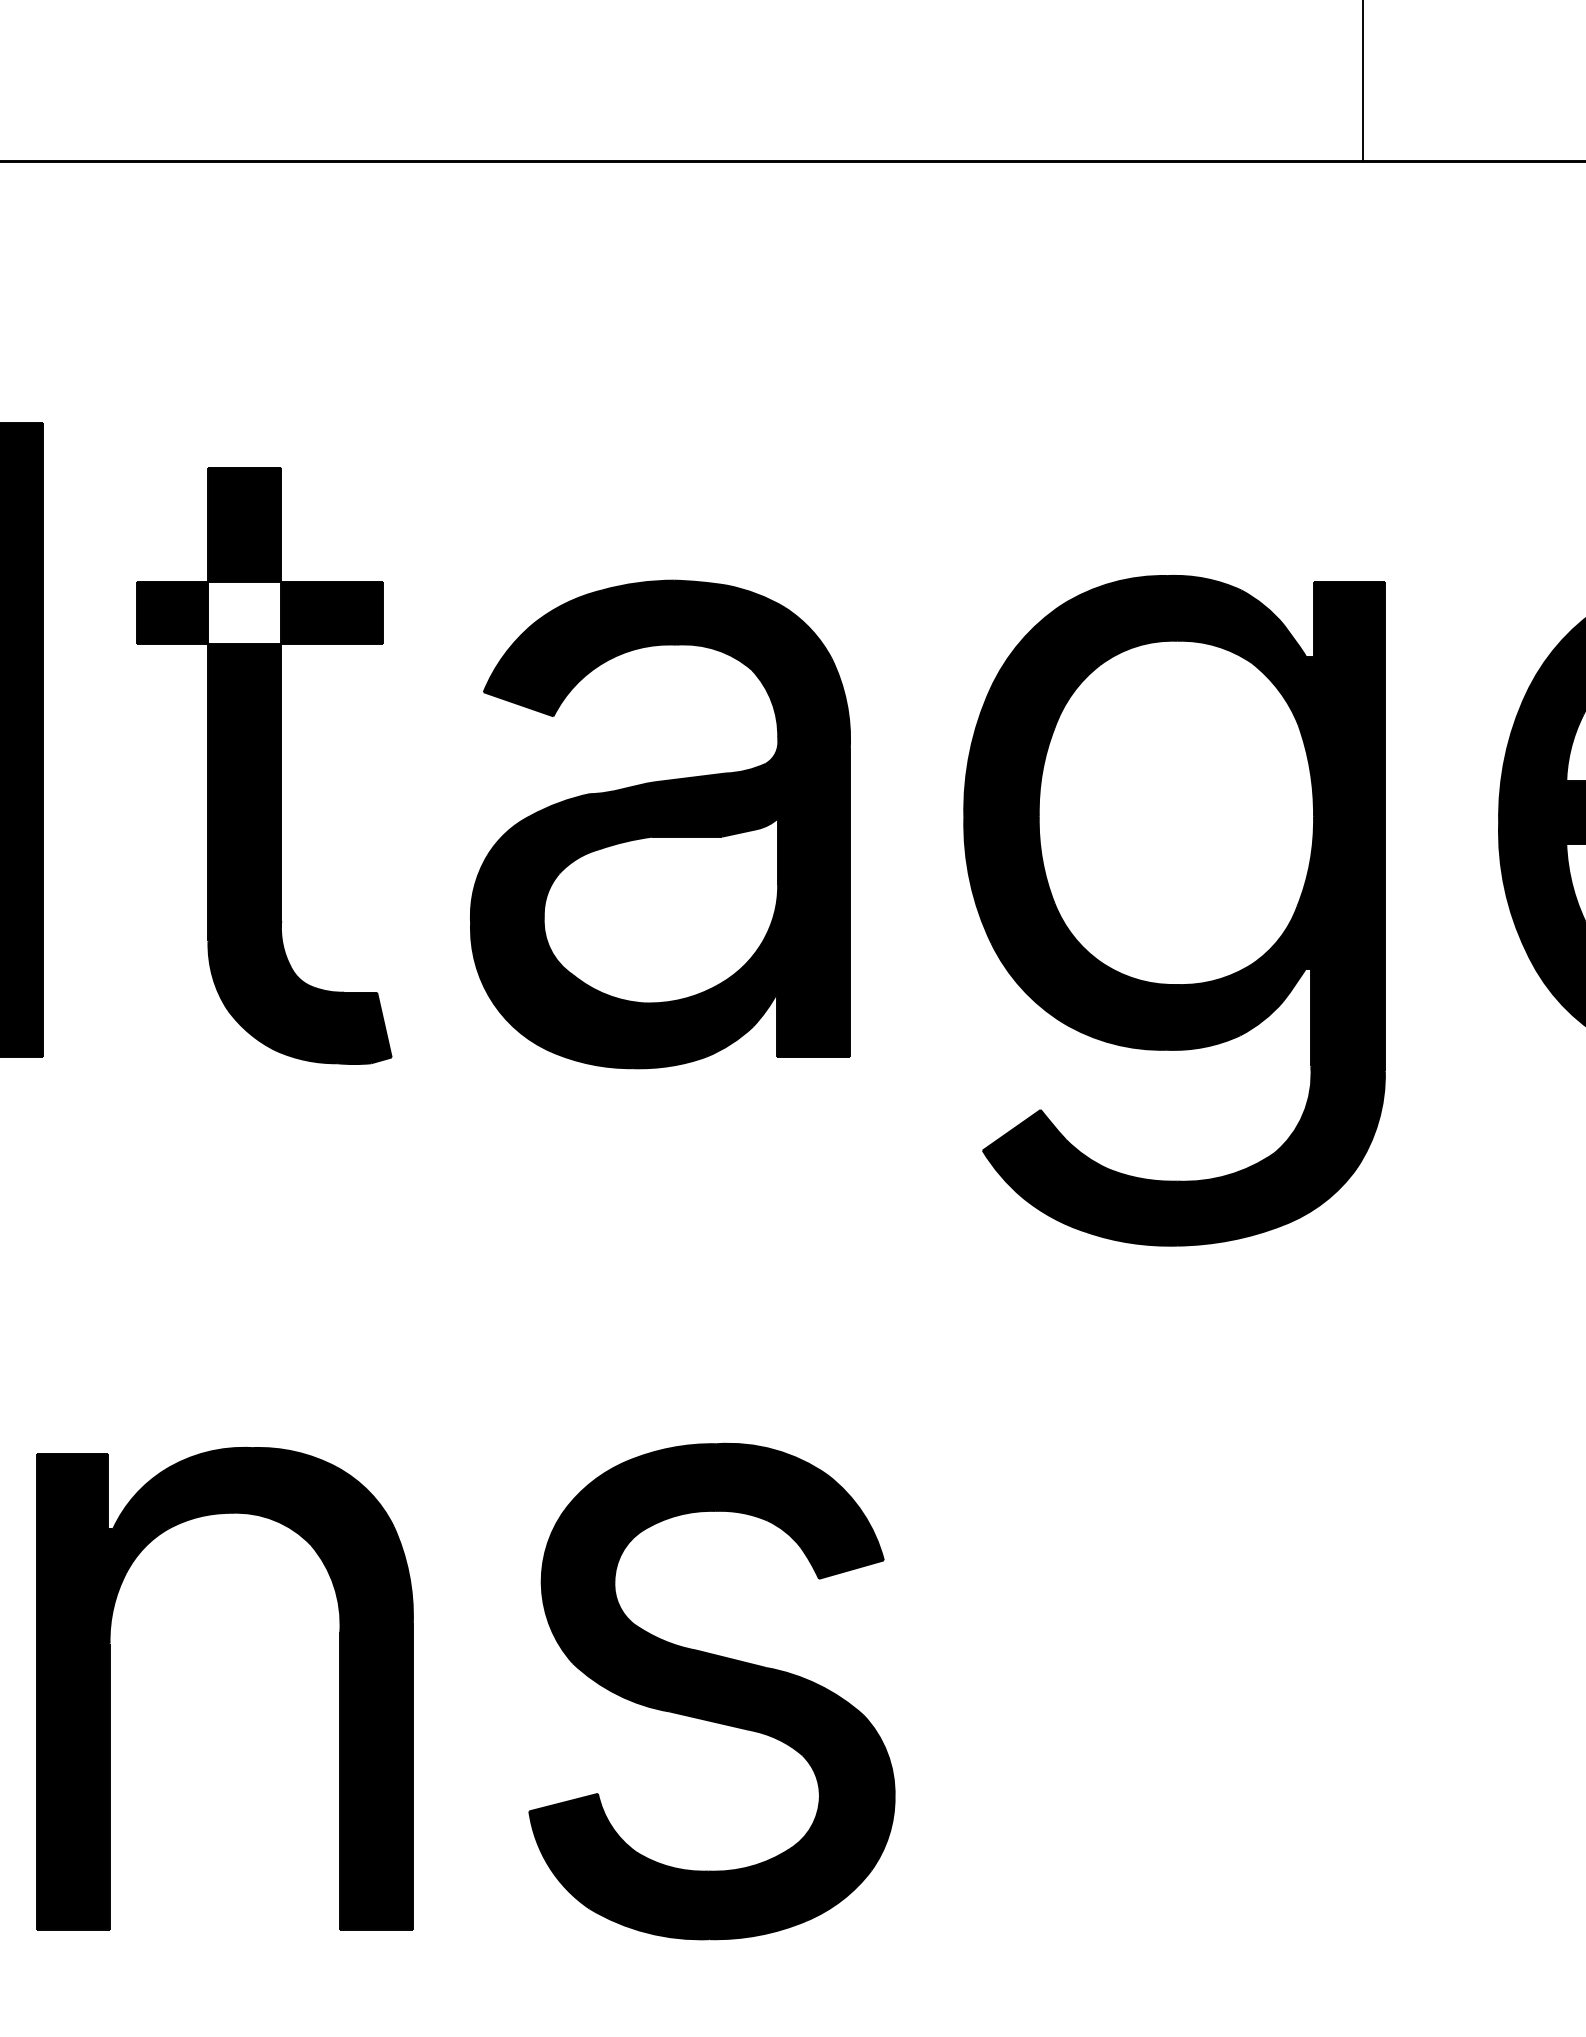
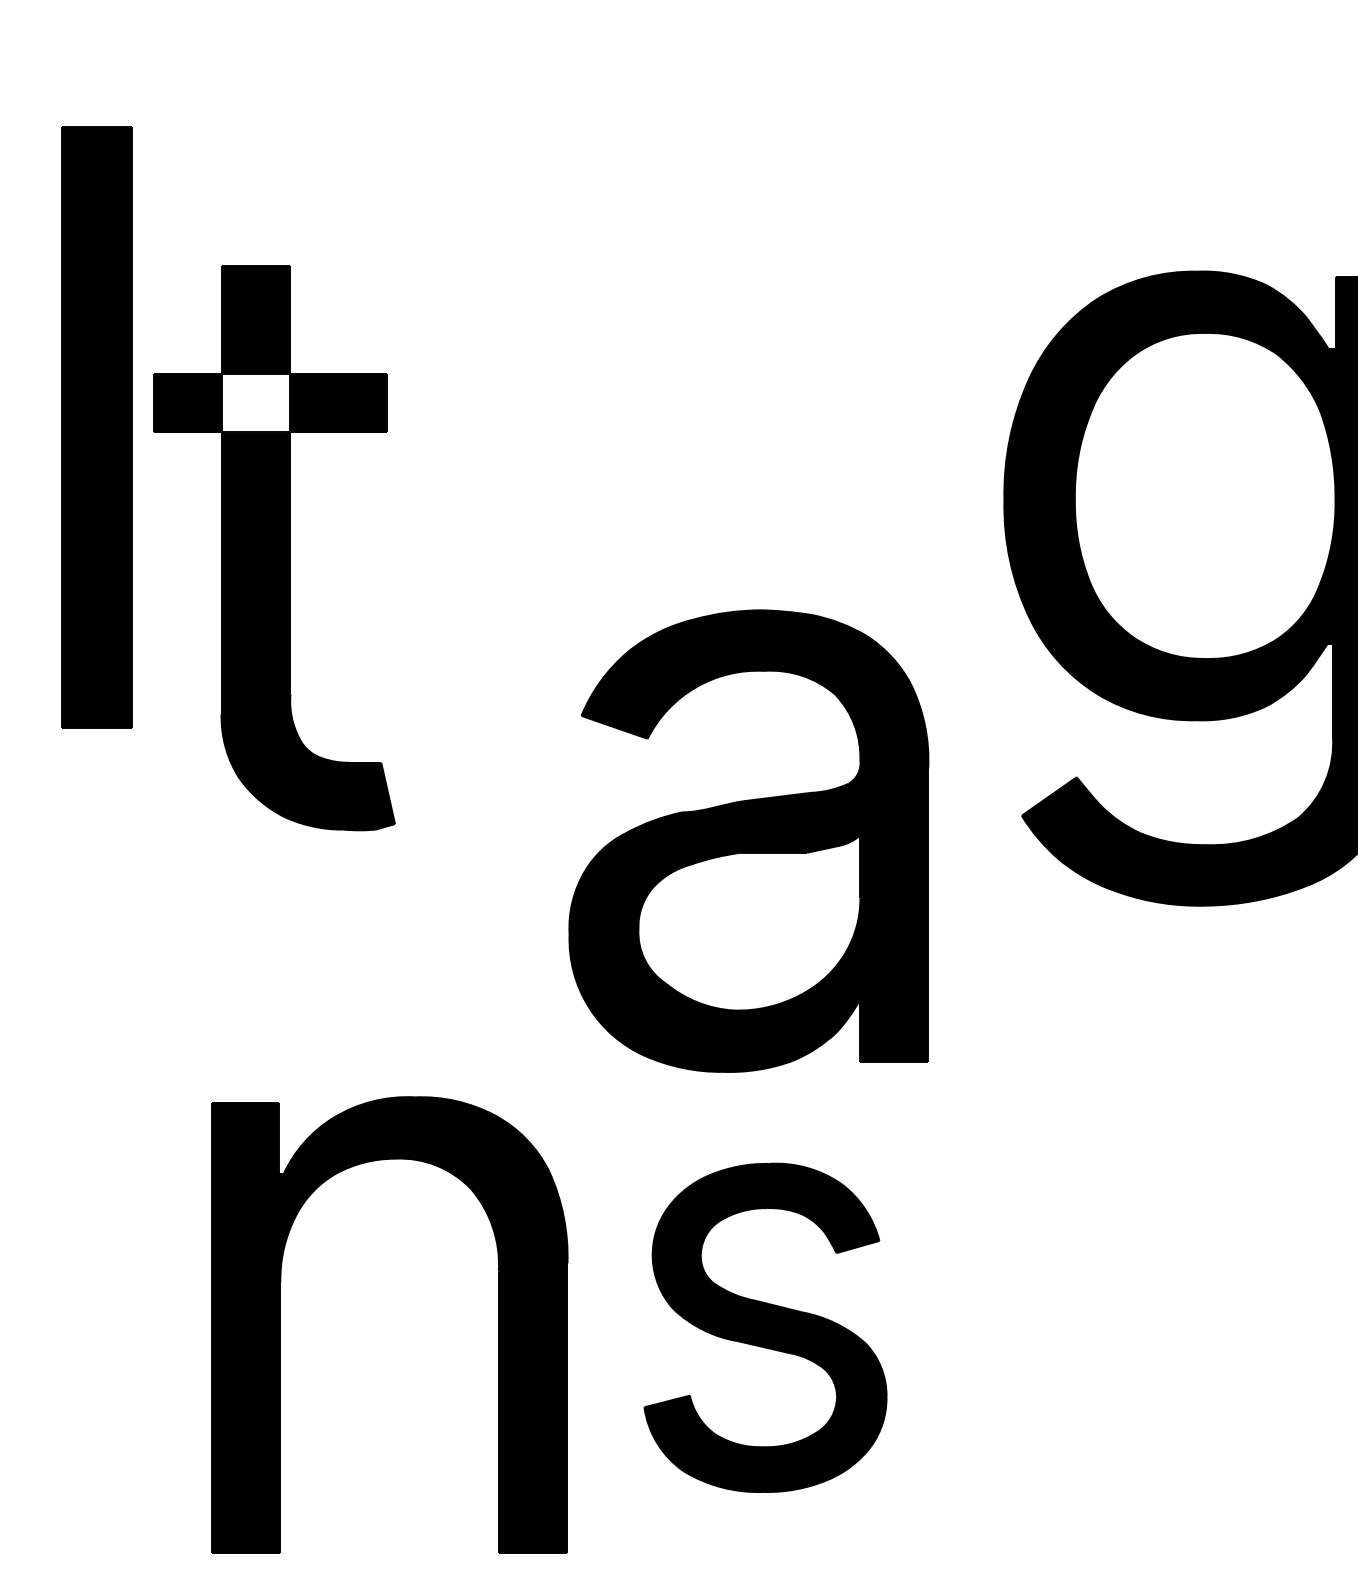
part: (264, 765) -> (274, 547), moved
part: (660, 824) -> (748, 841), moved
part: (110, 1688) -> (281, 1324), moved
part: (711, 1691) -> (765, 1327), size x0.7

